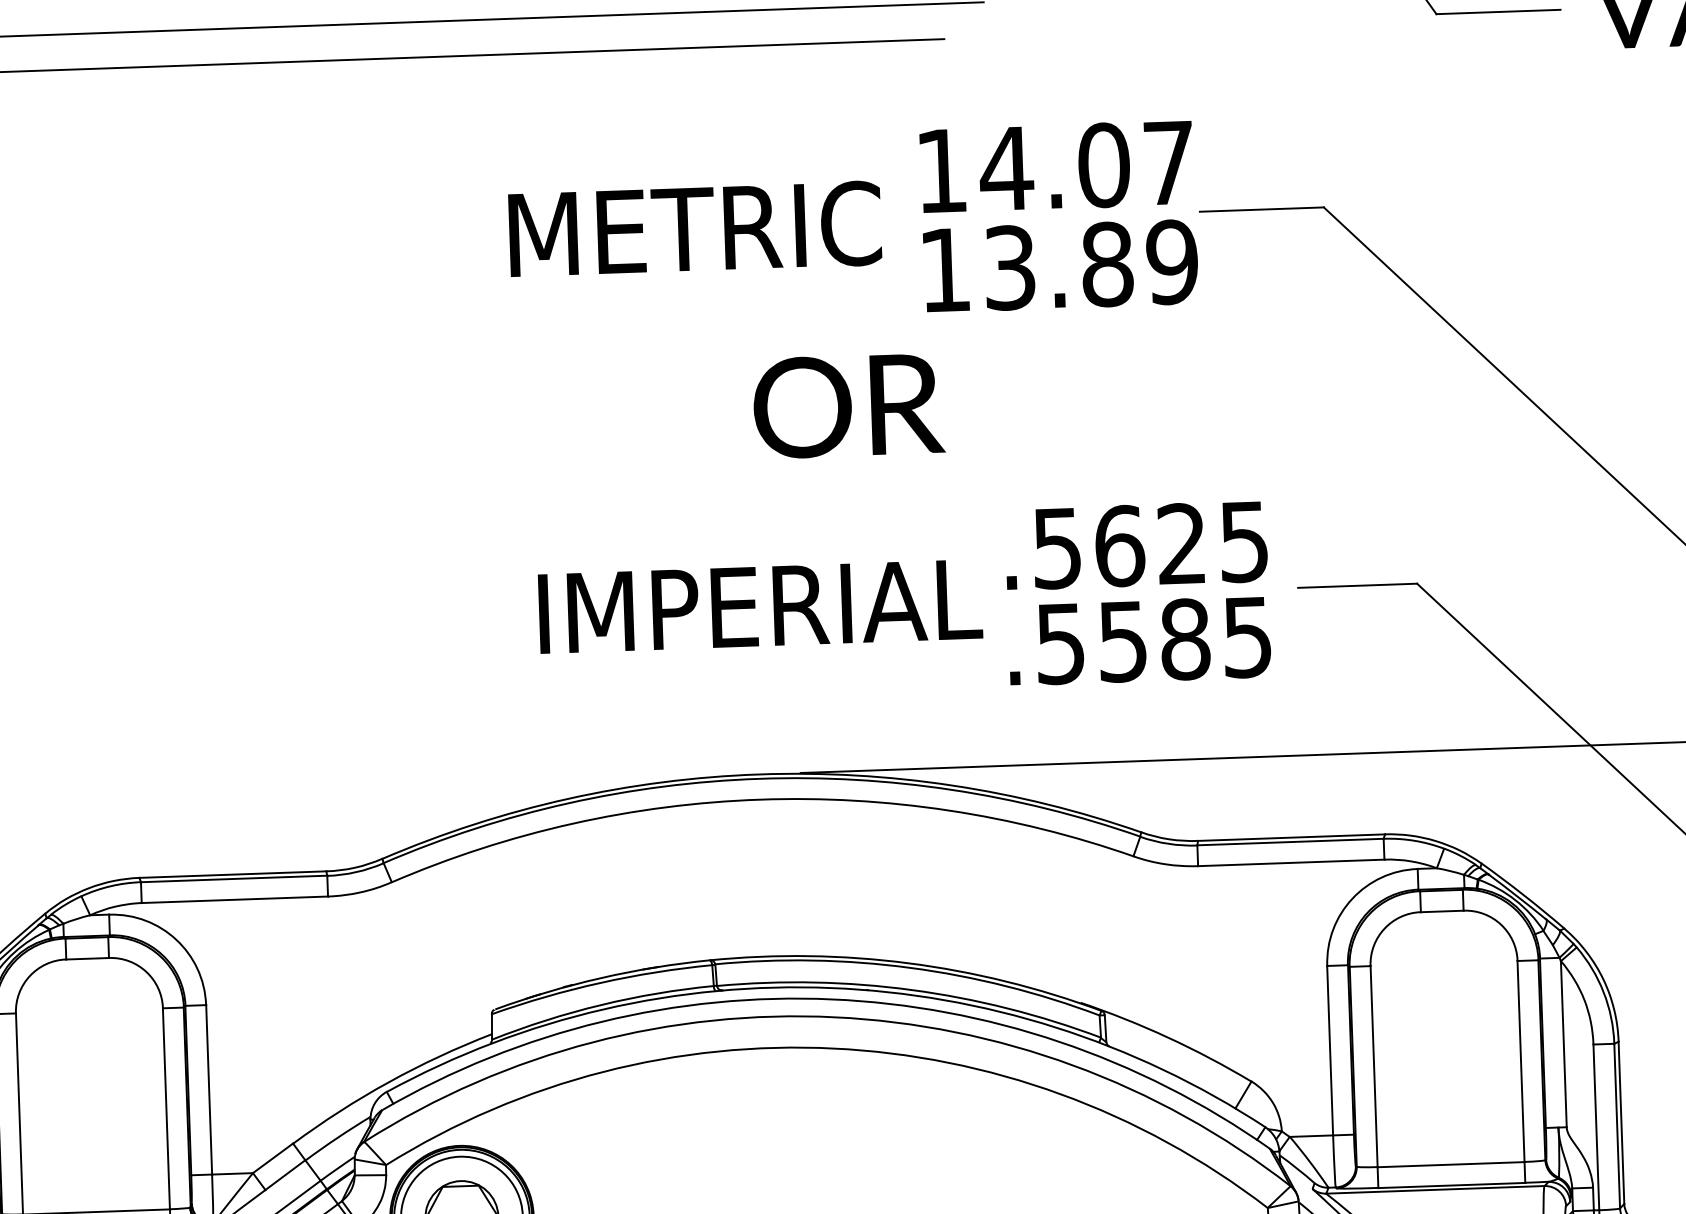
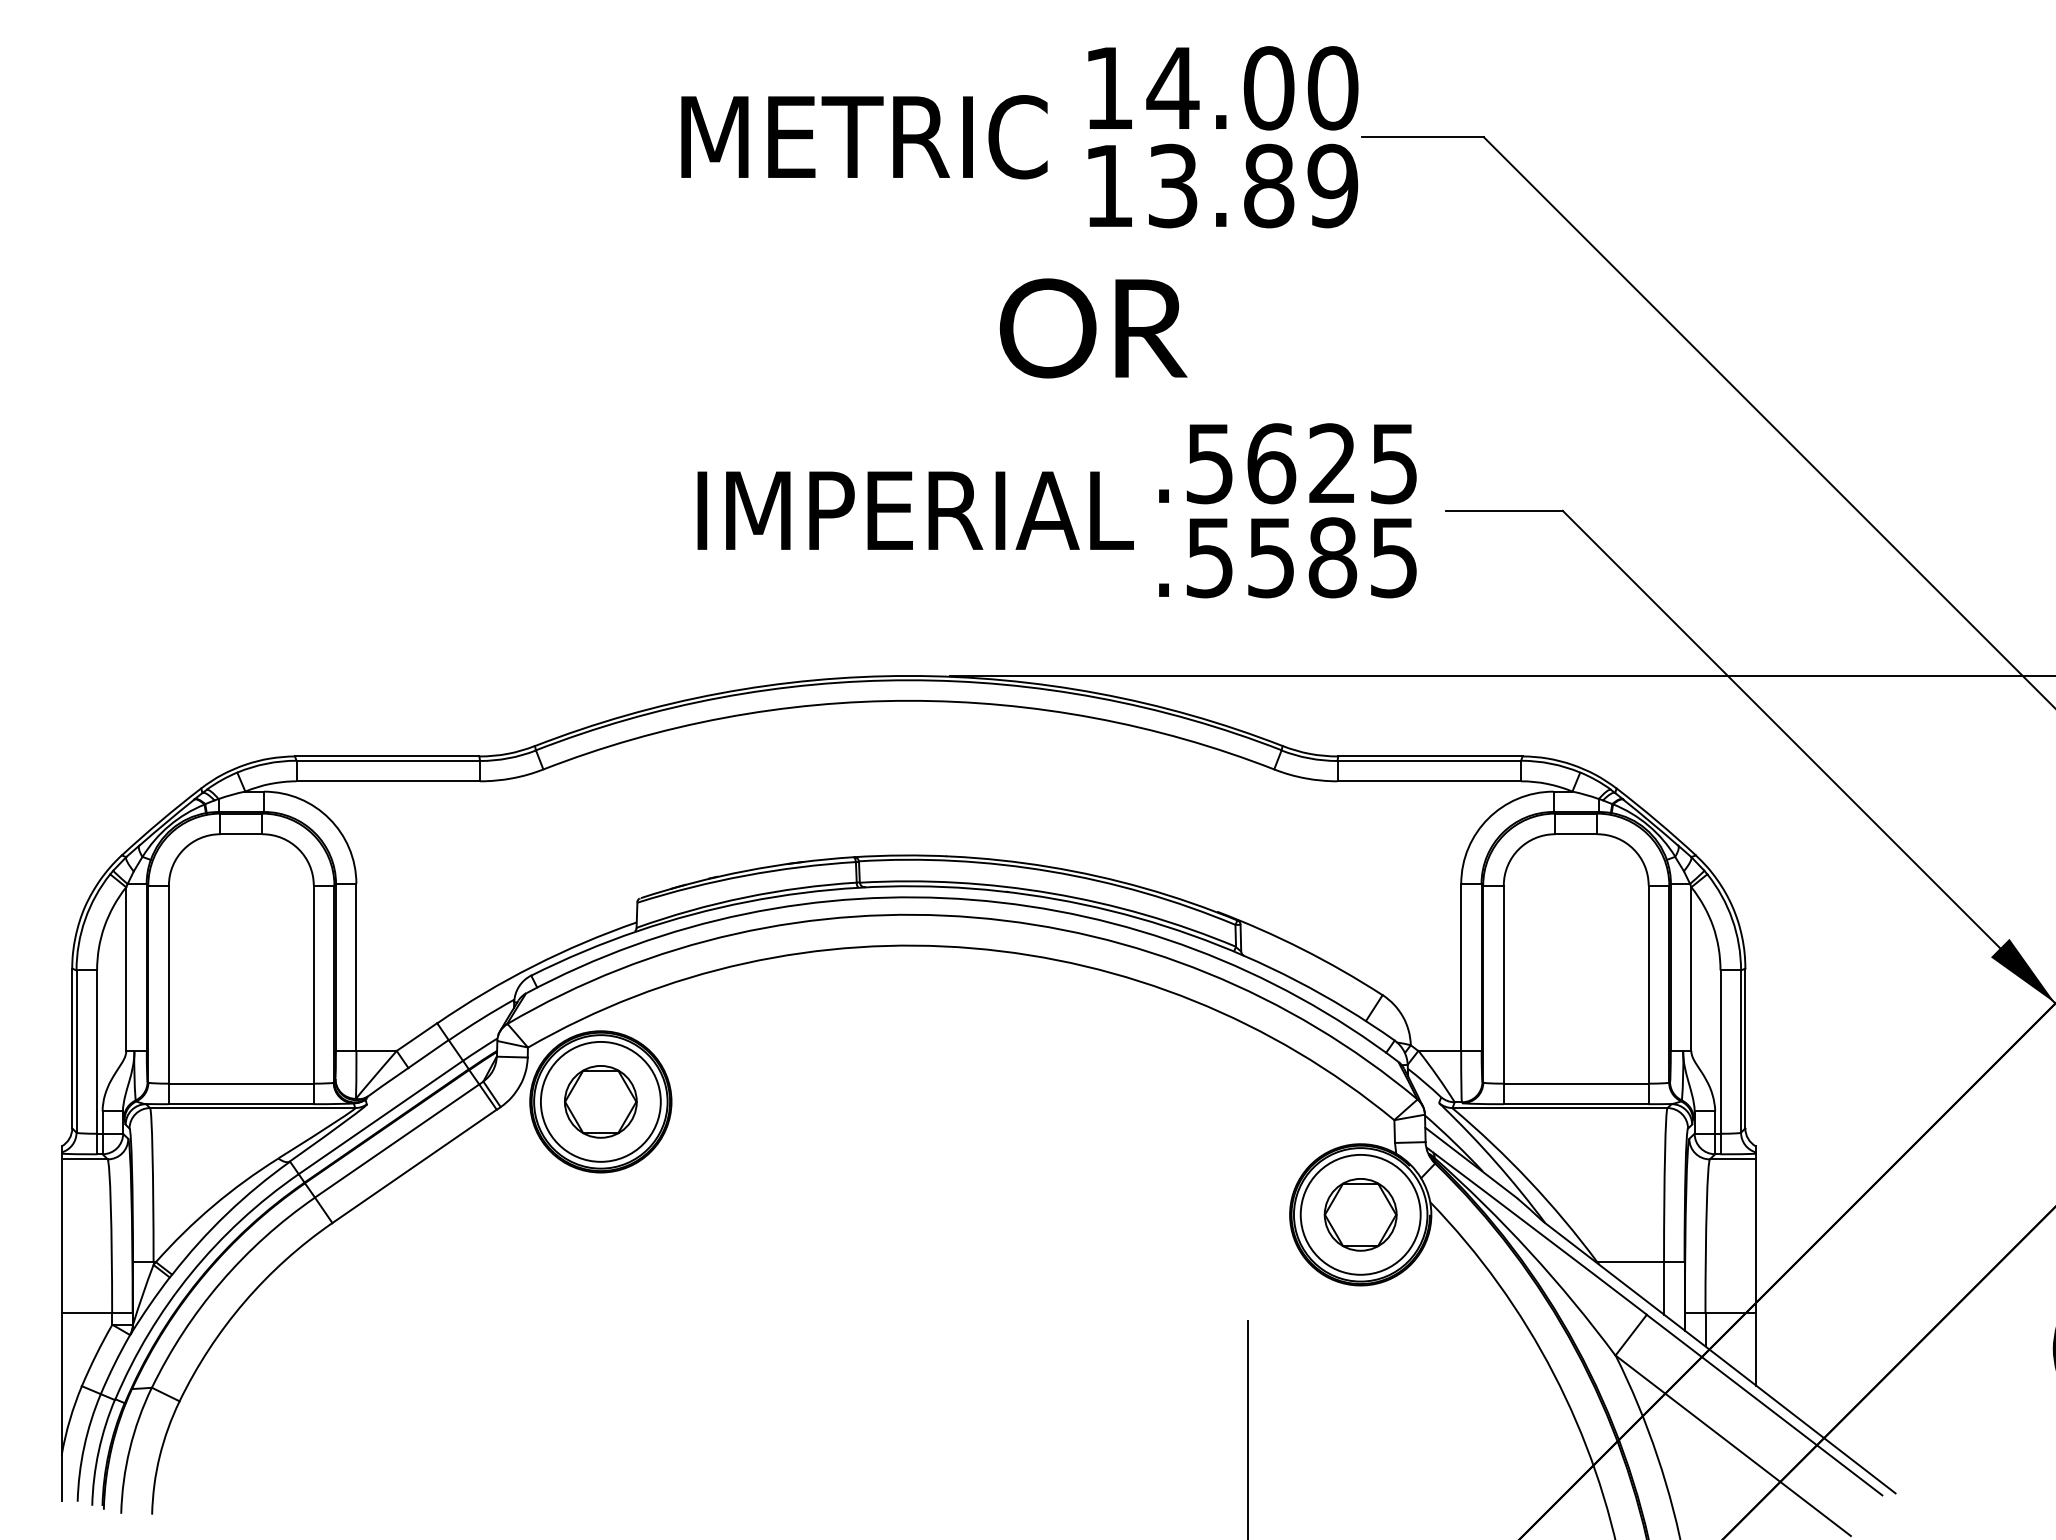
text: (1168, 163) -> (1332, 88), 14.07 -> 14.00
text: (848, 406) -> (1093, 328), moved

